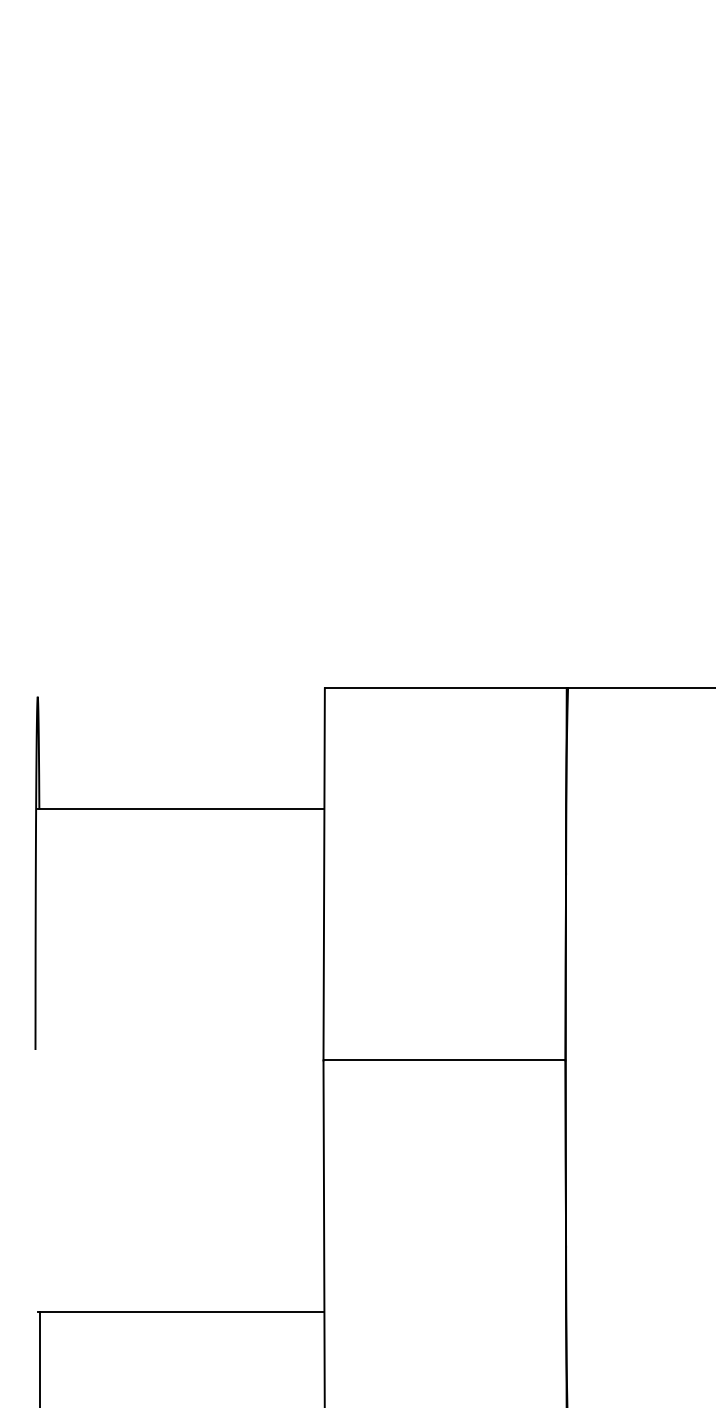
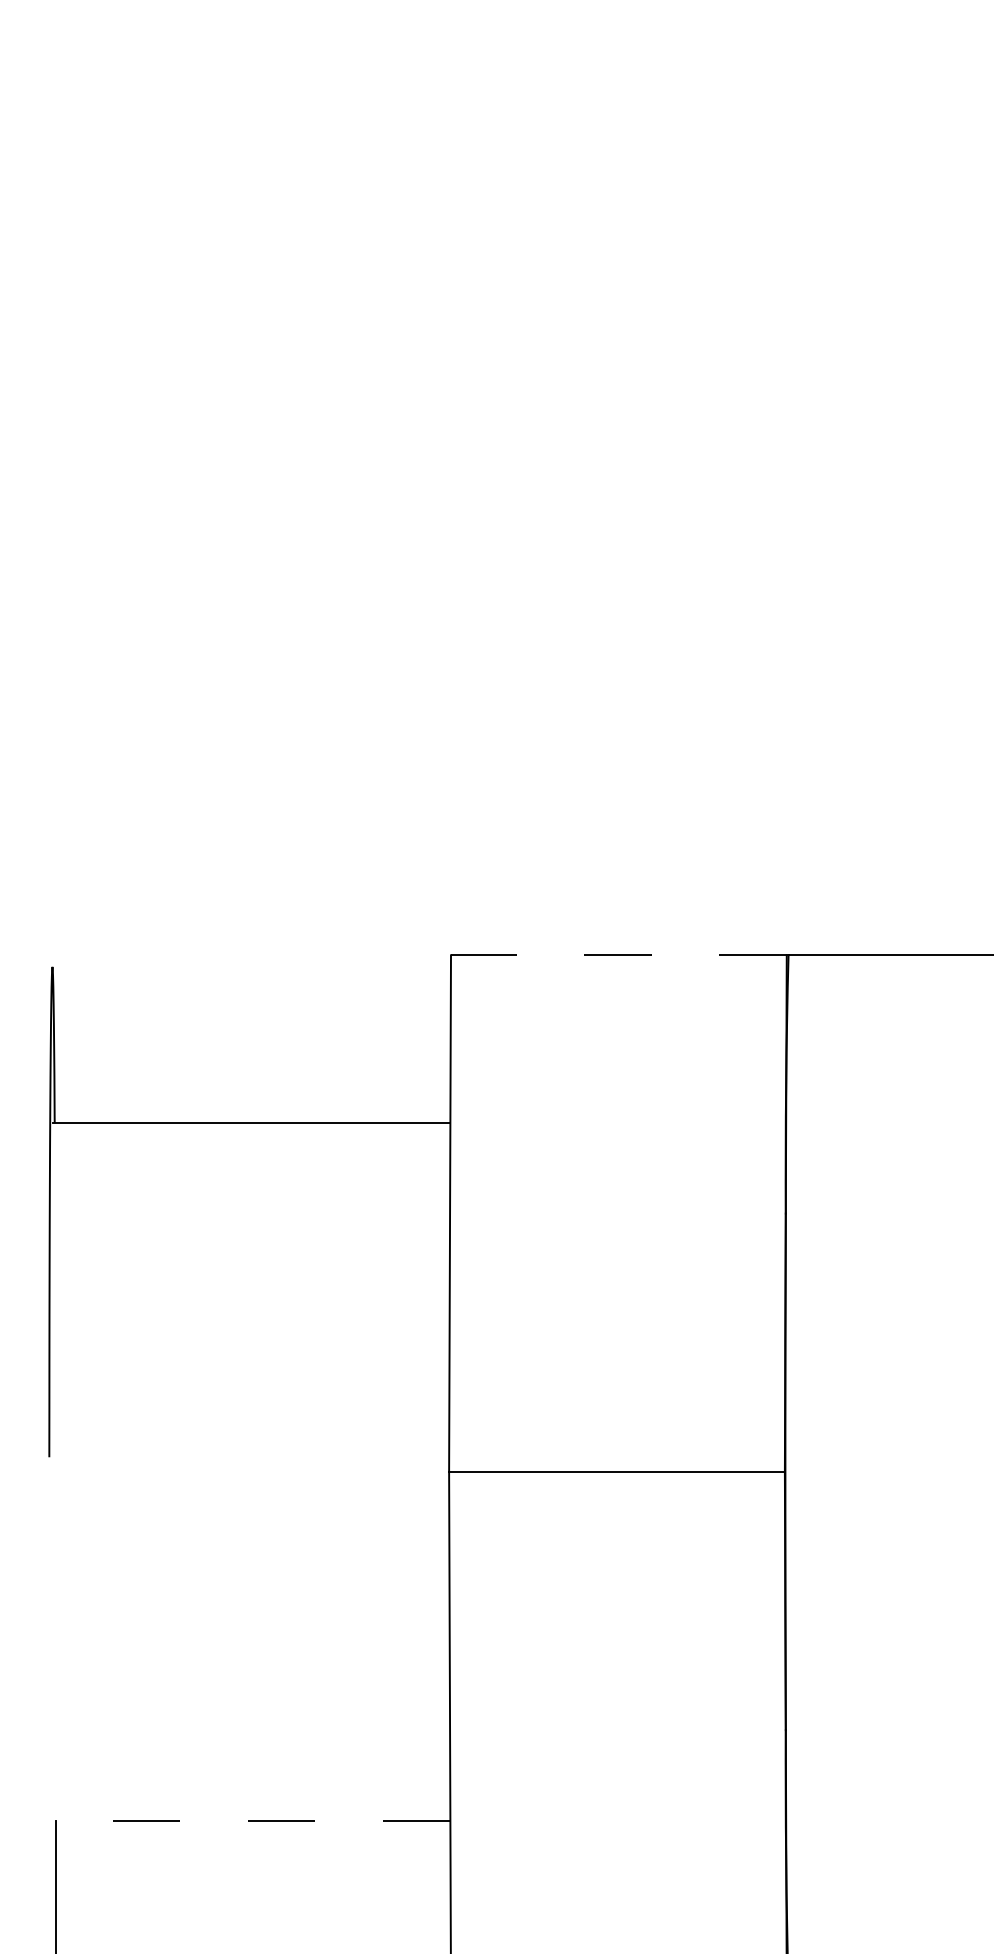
line: (445, 688) -> (618, 955), solid -> dashed
line: (181, 1311) -> (251, 1820), solid -> dashed

